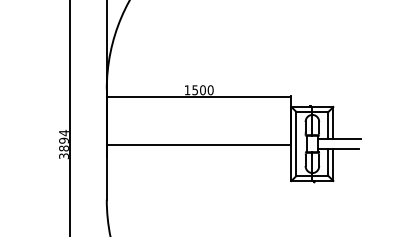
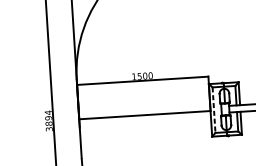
line: (296, 144) -> (214, 110), solid -> dashed

